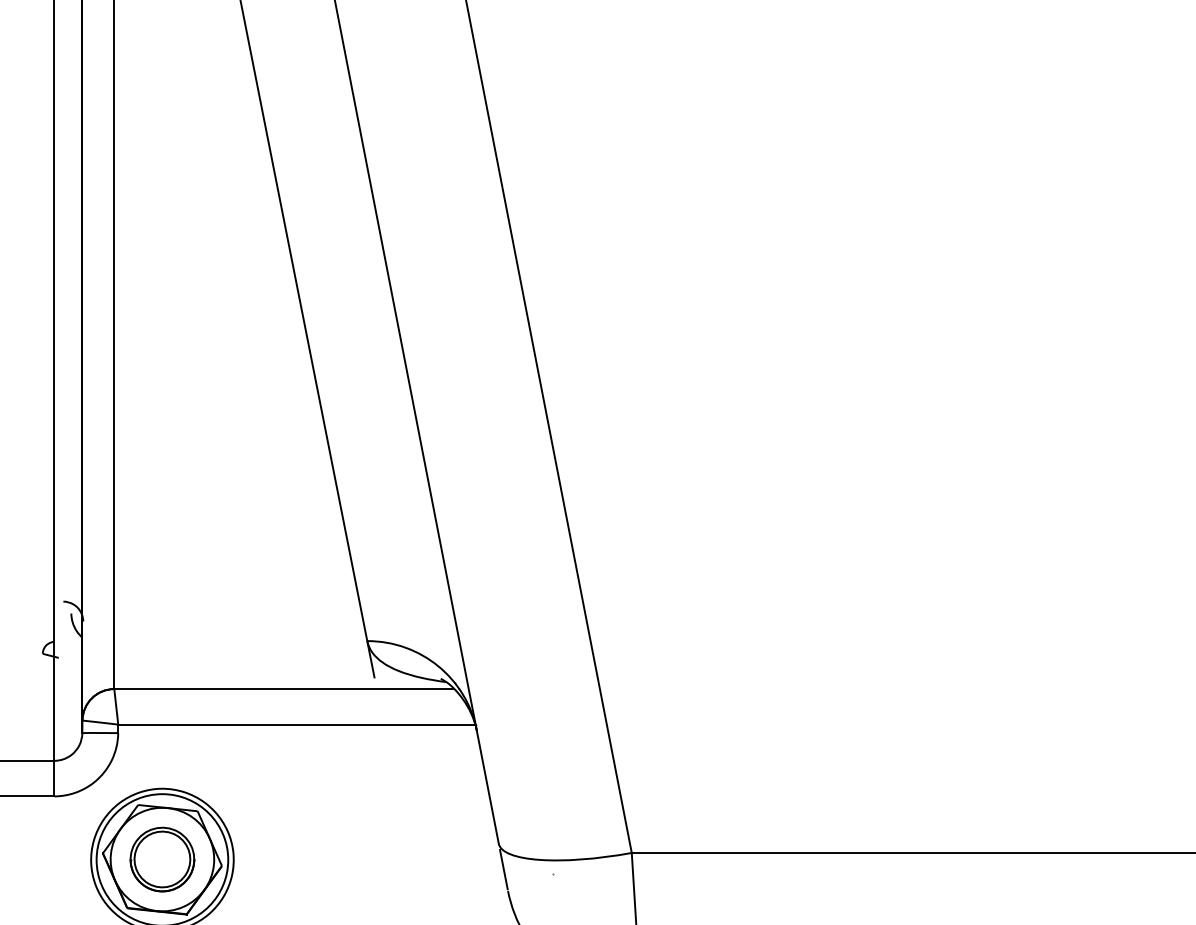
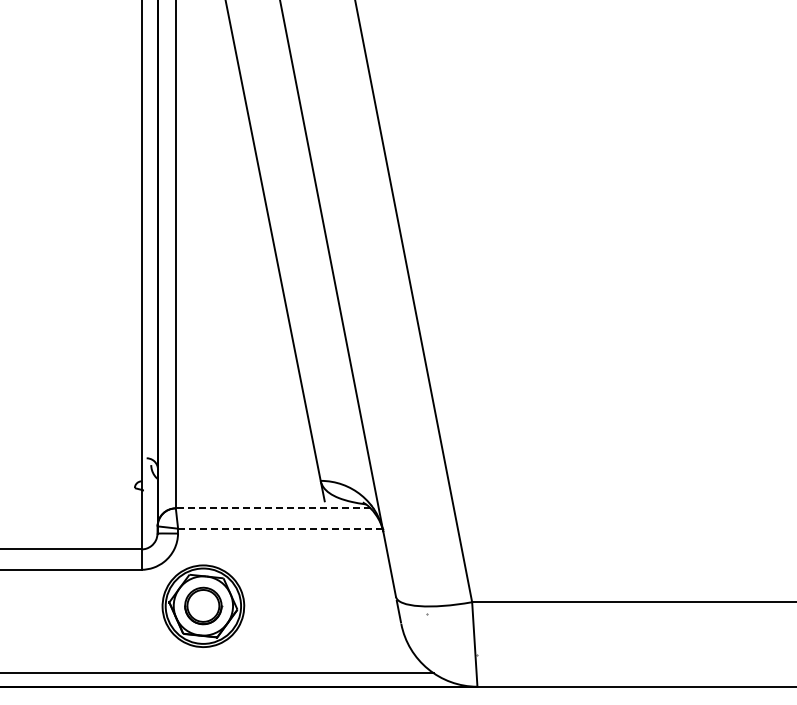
line: (283, 689) -> (272, 508), solid -> dashed
line: (297, 724) -> (280, 528), solid -> dashed

